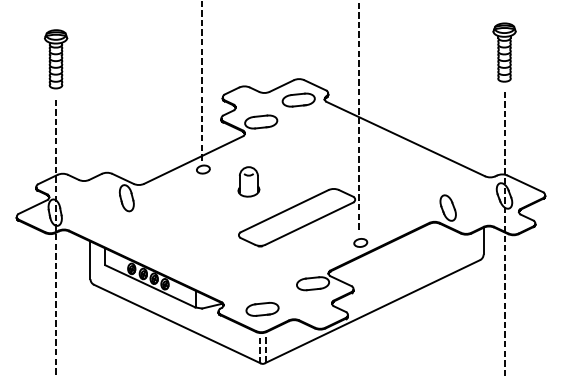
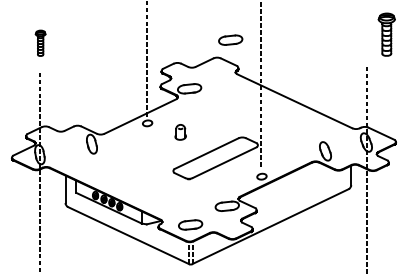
part: (504, 52) -> (386, 34), moved
part: (56, 59) -> (40, 43), size x0.6
part: (298, 99) -> (230, 39), moved
part: (248, 181) -> (180, 132), size x0.7

